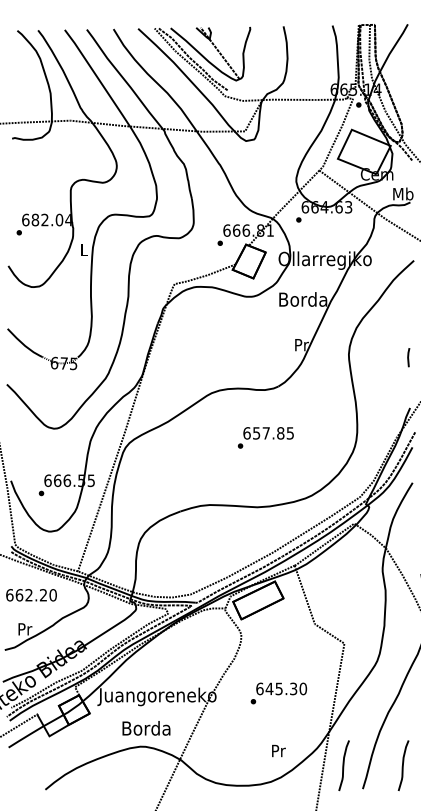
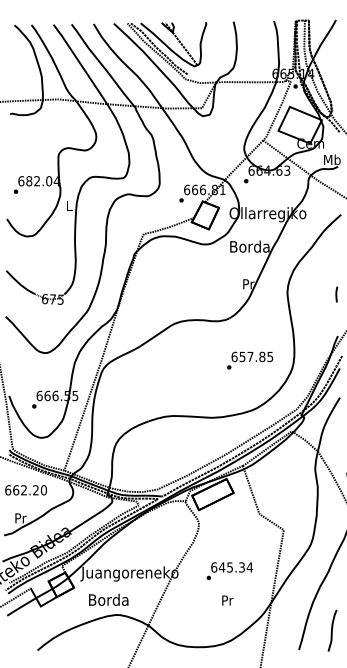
text: (266, 437) -> (250, 360), moved
text: (302, 688) -> (249, 567), 645.30 -> 645.34
text: (146, 727) -> (108, 599), moved
text: (278, 750) -> (227, 600), moved
curve: (344, 765) -> (283, 630), removed

